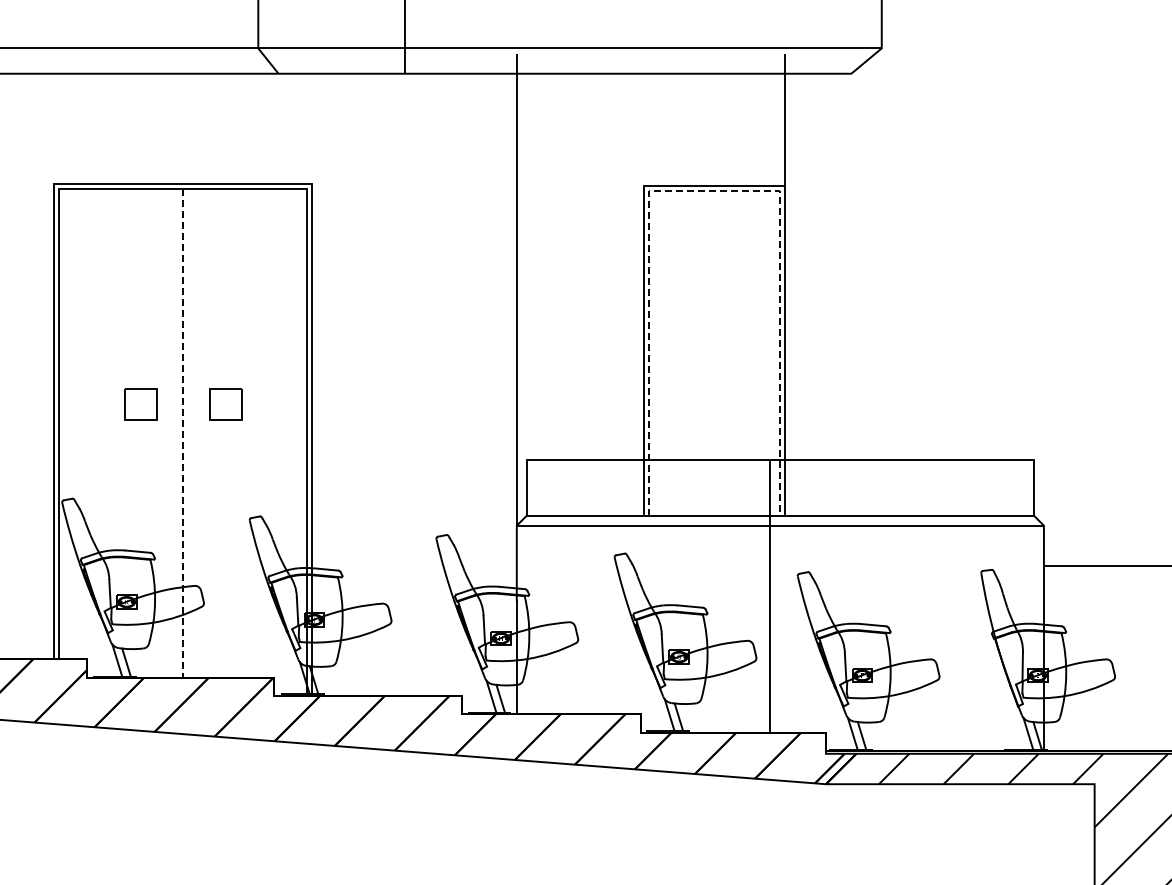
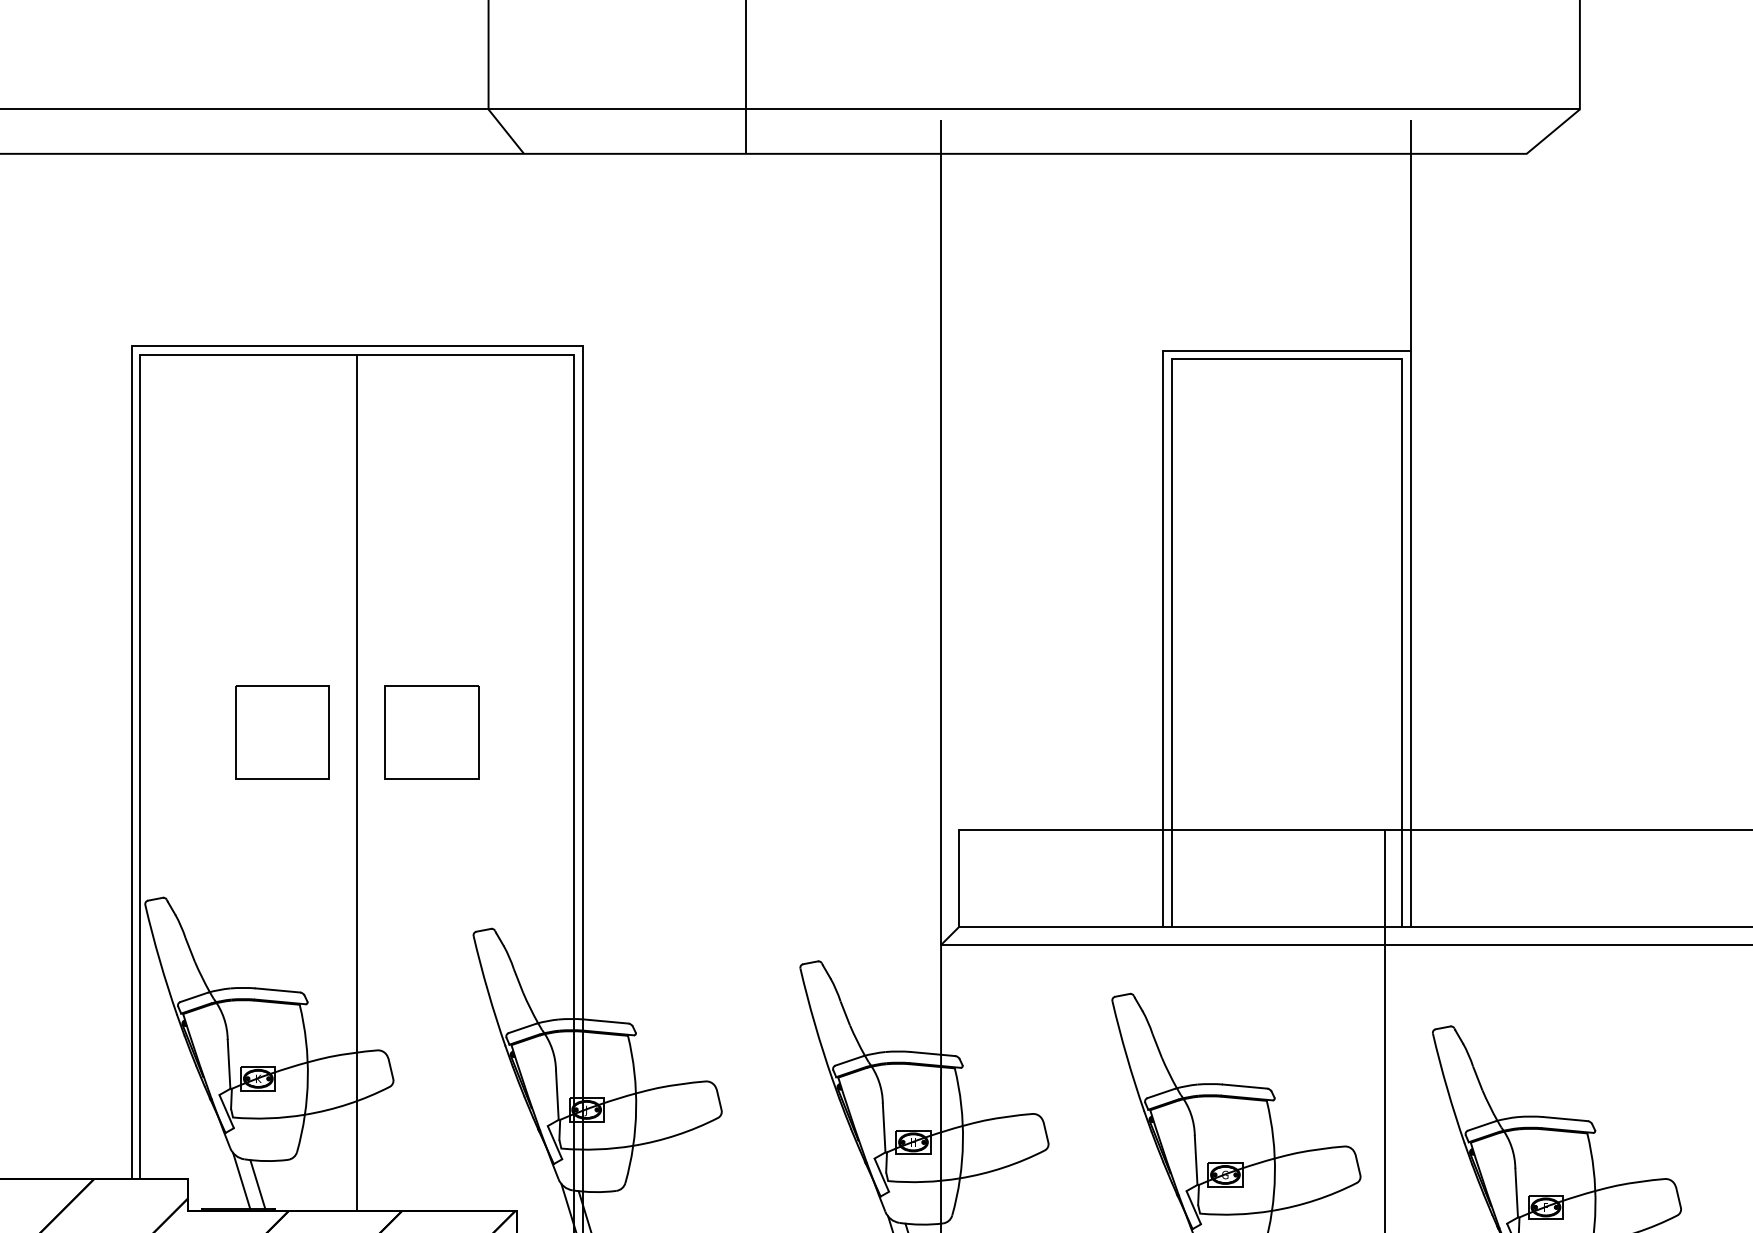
line: (714, 191) -> (1287, 359), dashed -> solid
part: (140, 404) -> (282, 732), size x1.67
part: (225, 404) -> (431, 732), size x1.67
line: (183, 433) -> (357, 783), dashed -> solid

